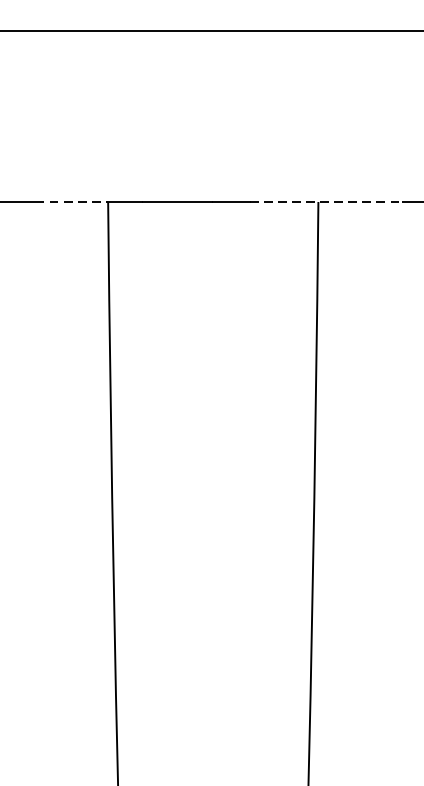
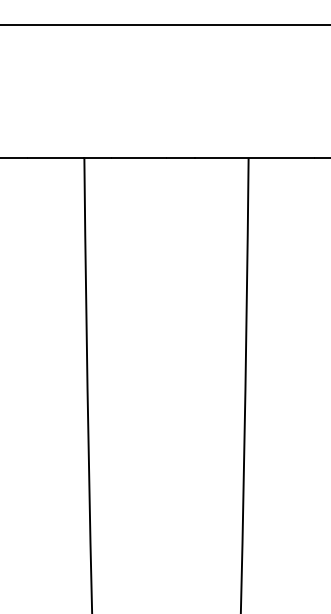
line: (72, 201) -> (56, 157), dashed -> solid
line: (325, 201) -> (254, 157), dashed -> solid

